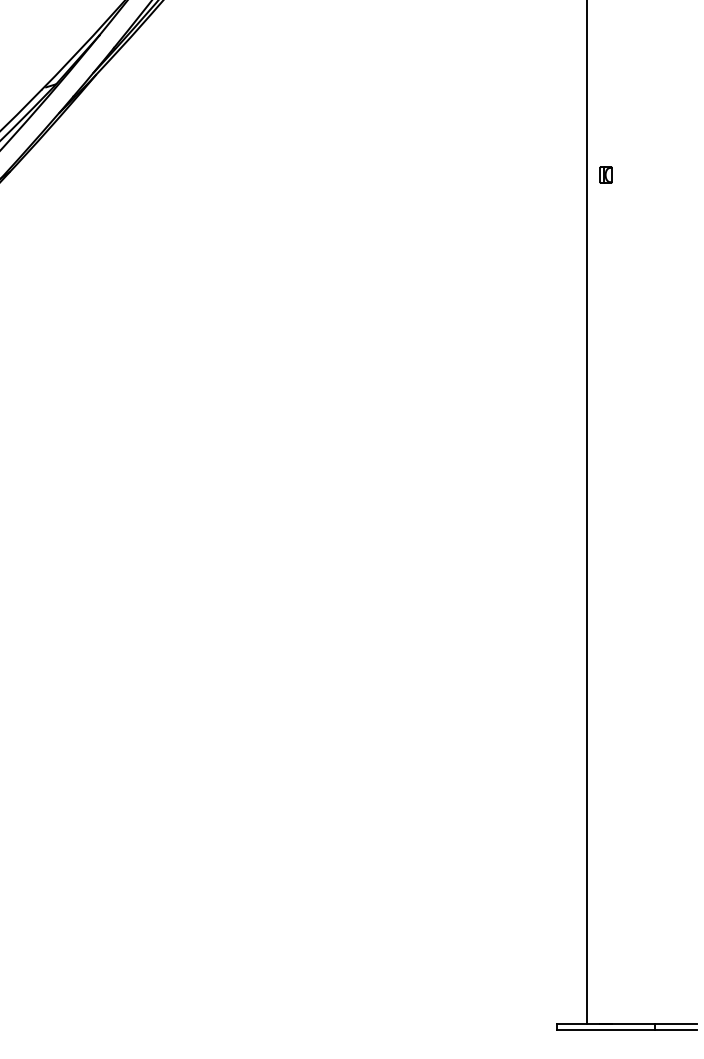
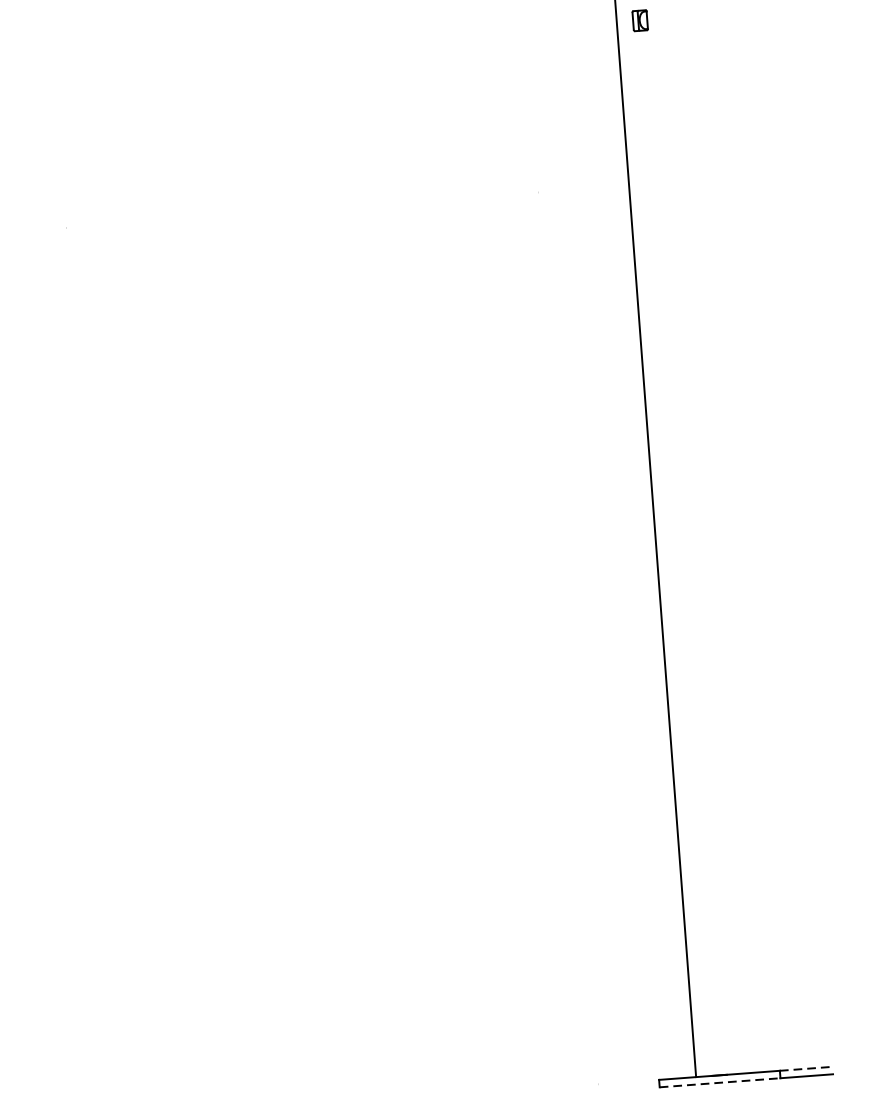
line: (676, 1024) -> (807, 1068), solid -> dashed
line: (605, 1030) -> (719, 1082), solid -> dashed

